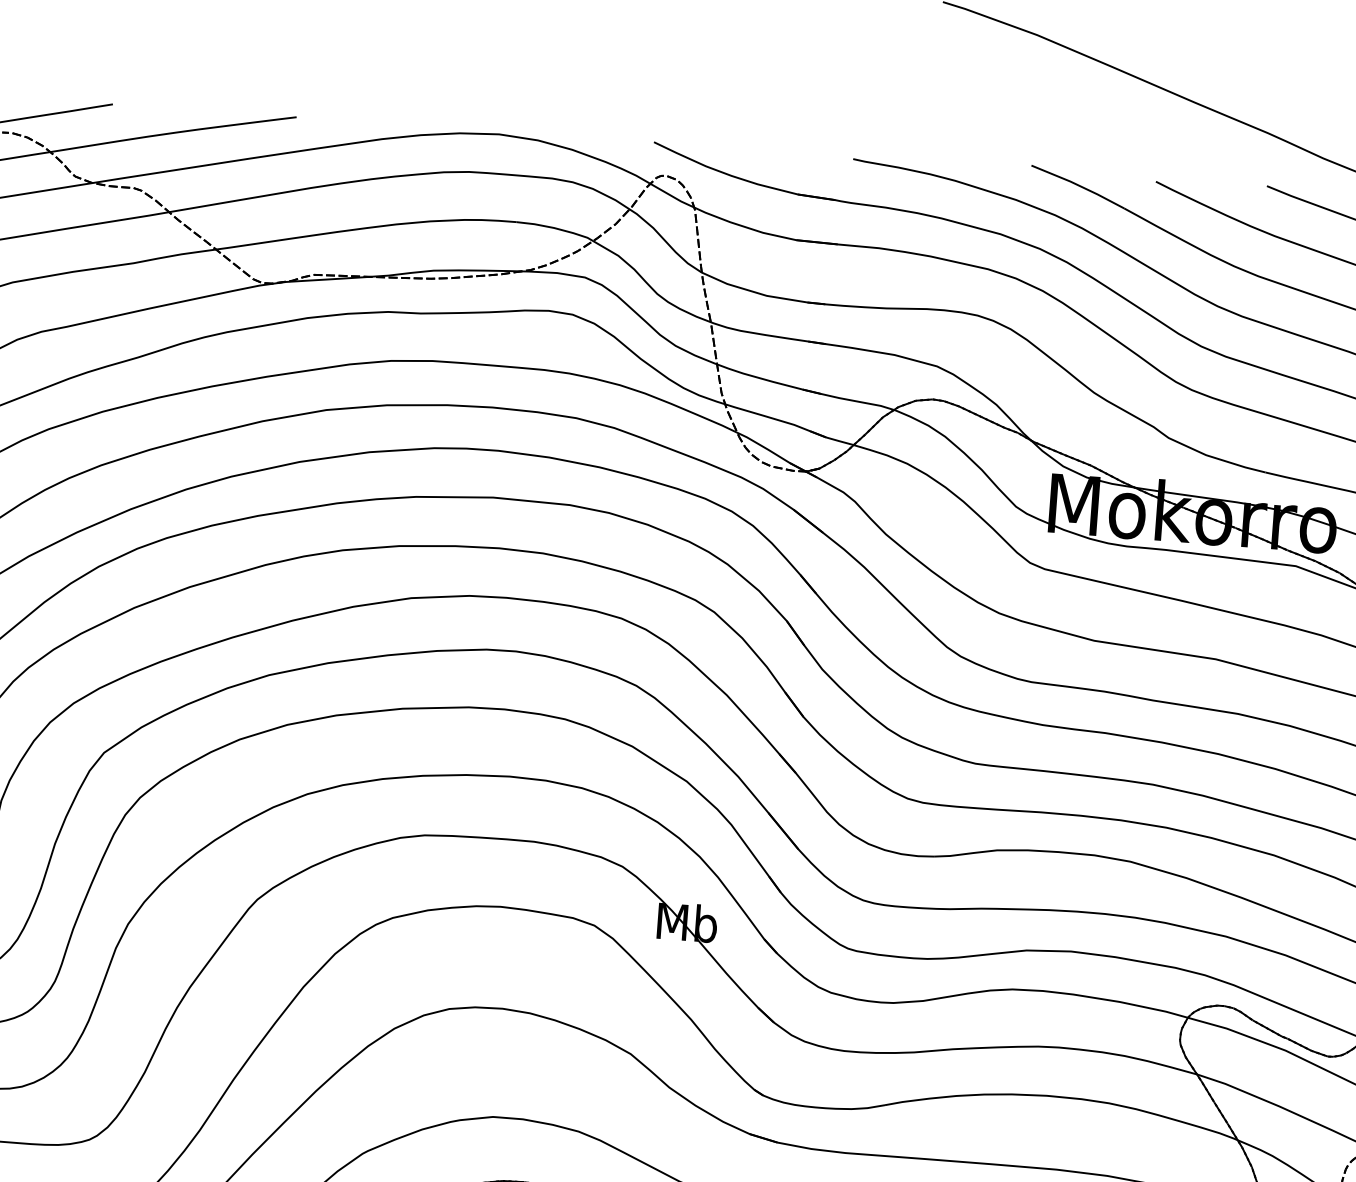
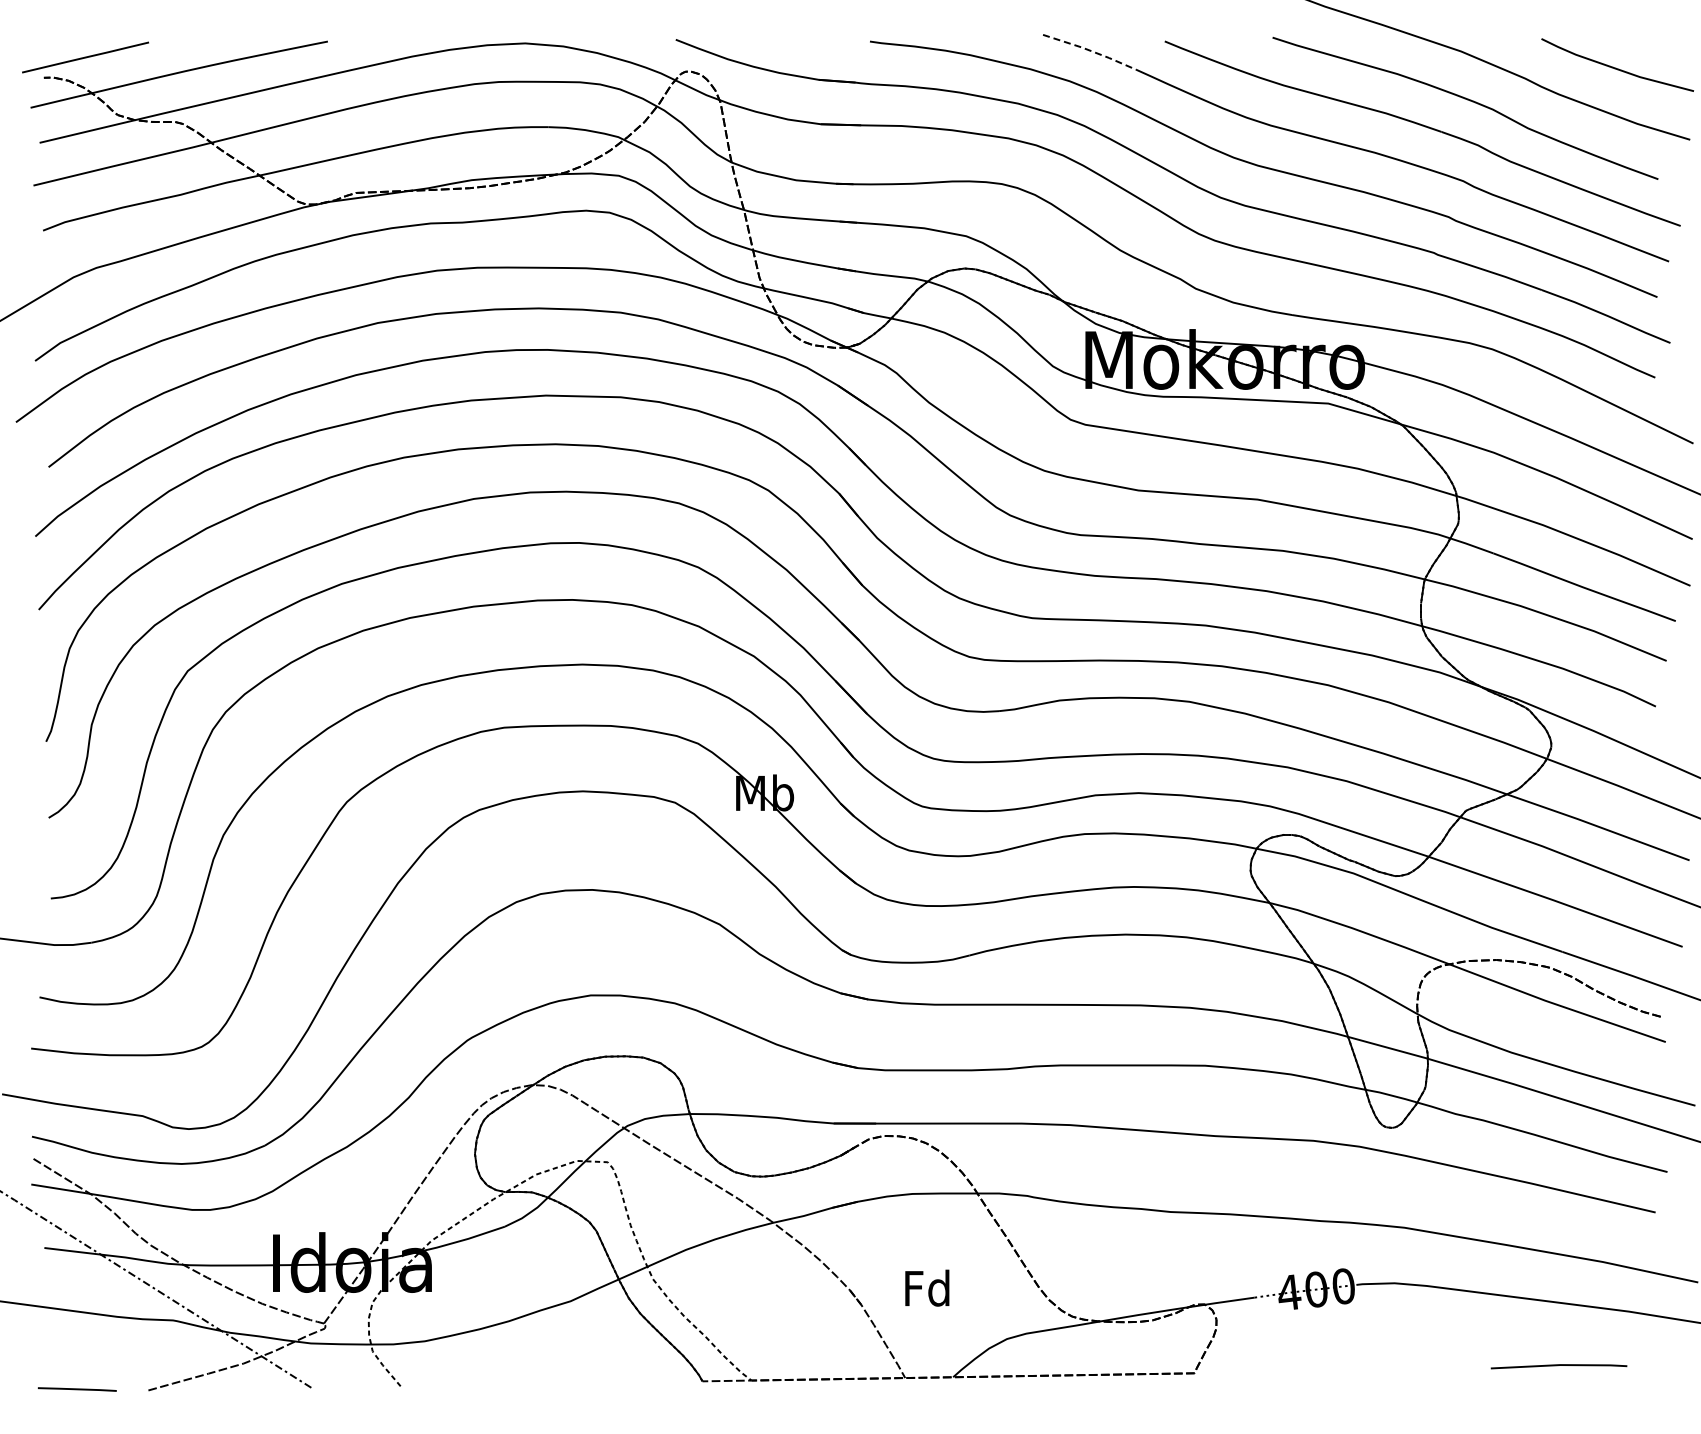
line: (1078, 186) -> (1090, 51), solid -> dashed

